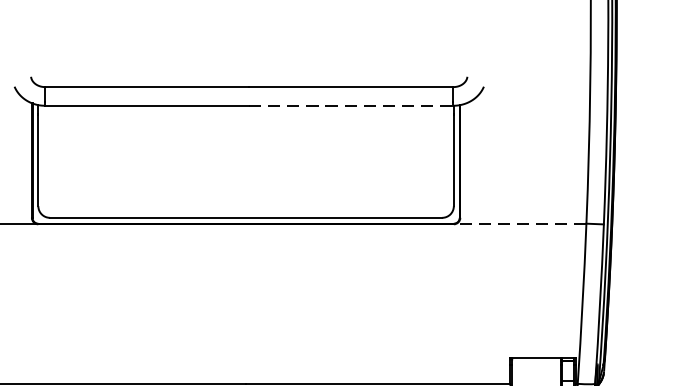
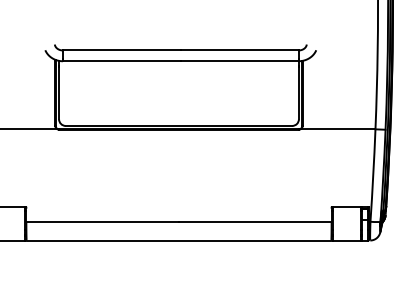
line: (350, 106) -> (239, 61), dashed -> solid
line: (520, 223) -> (337, 129), dashed -> solid

